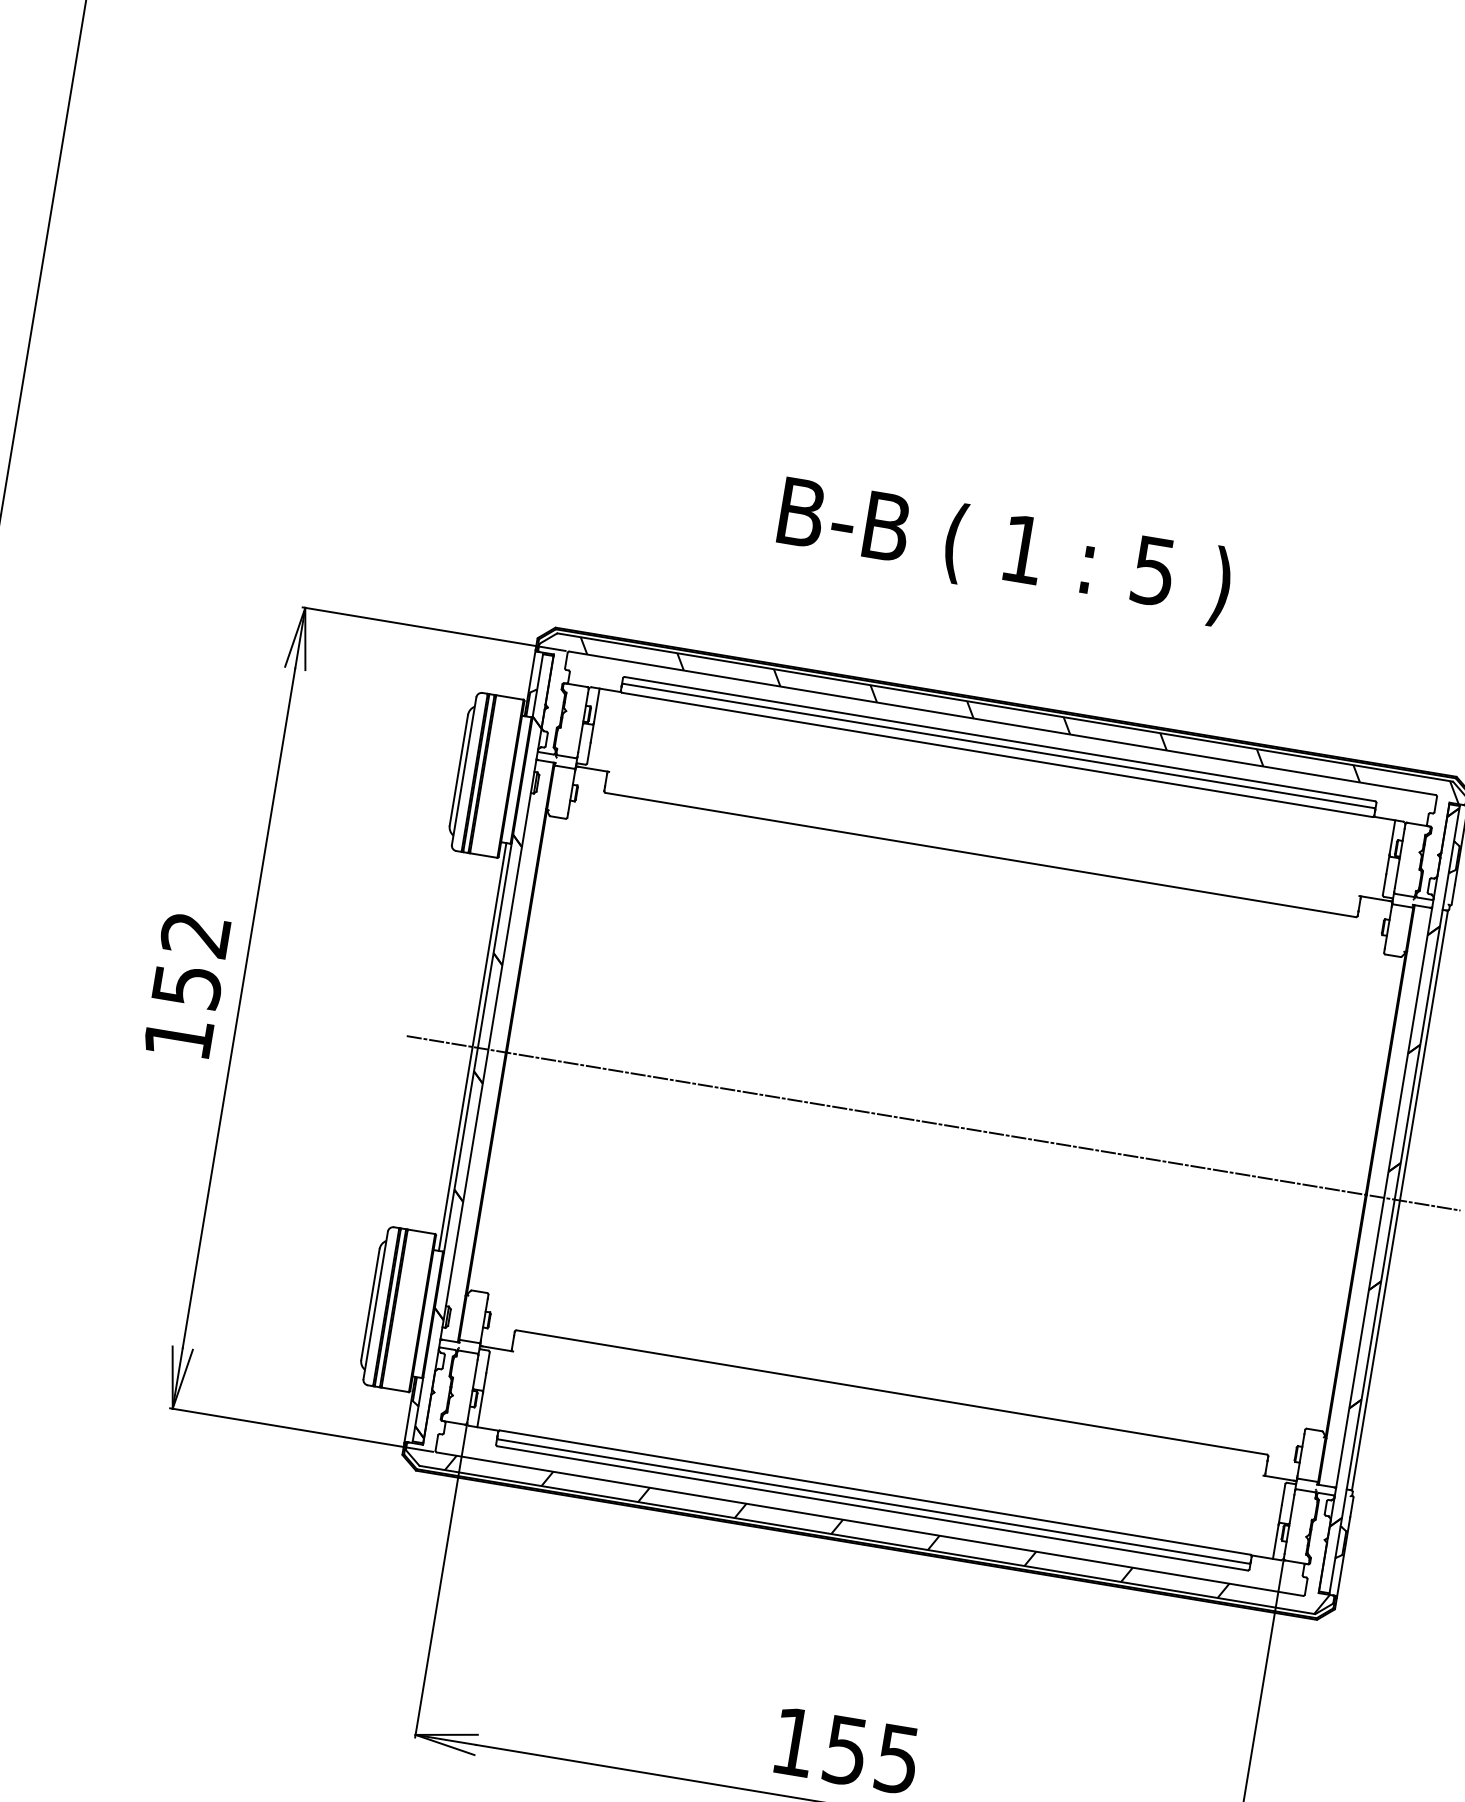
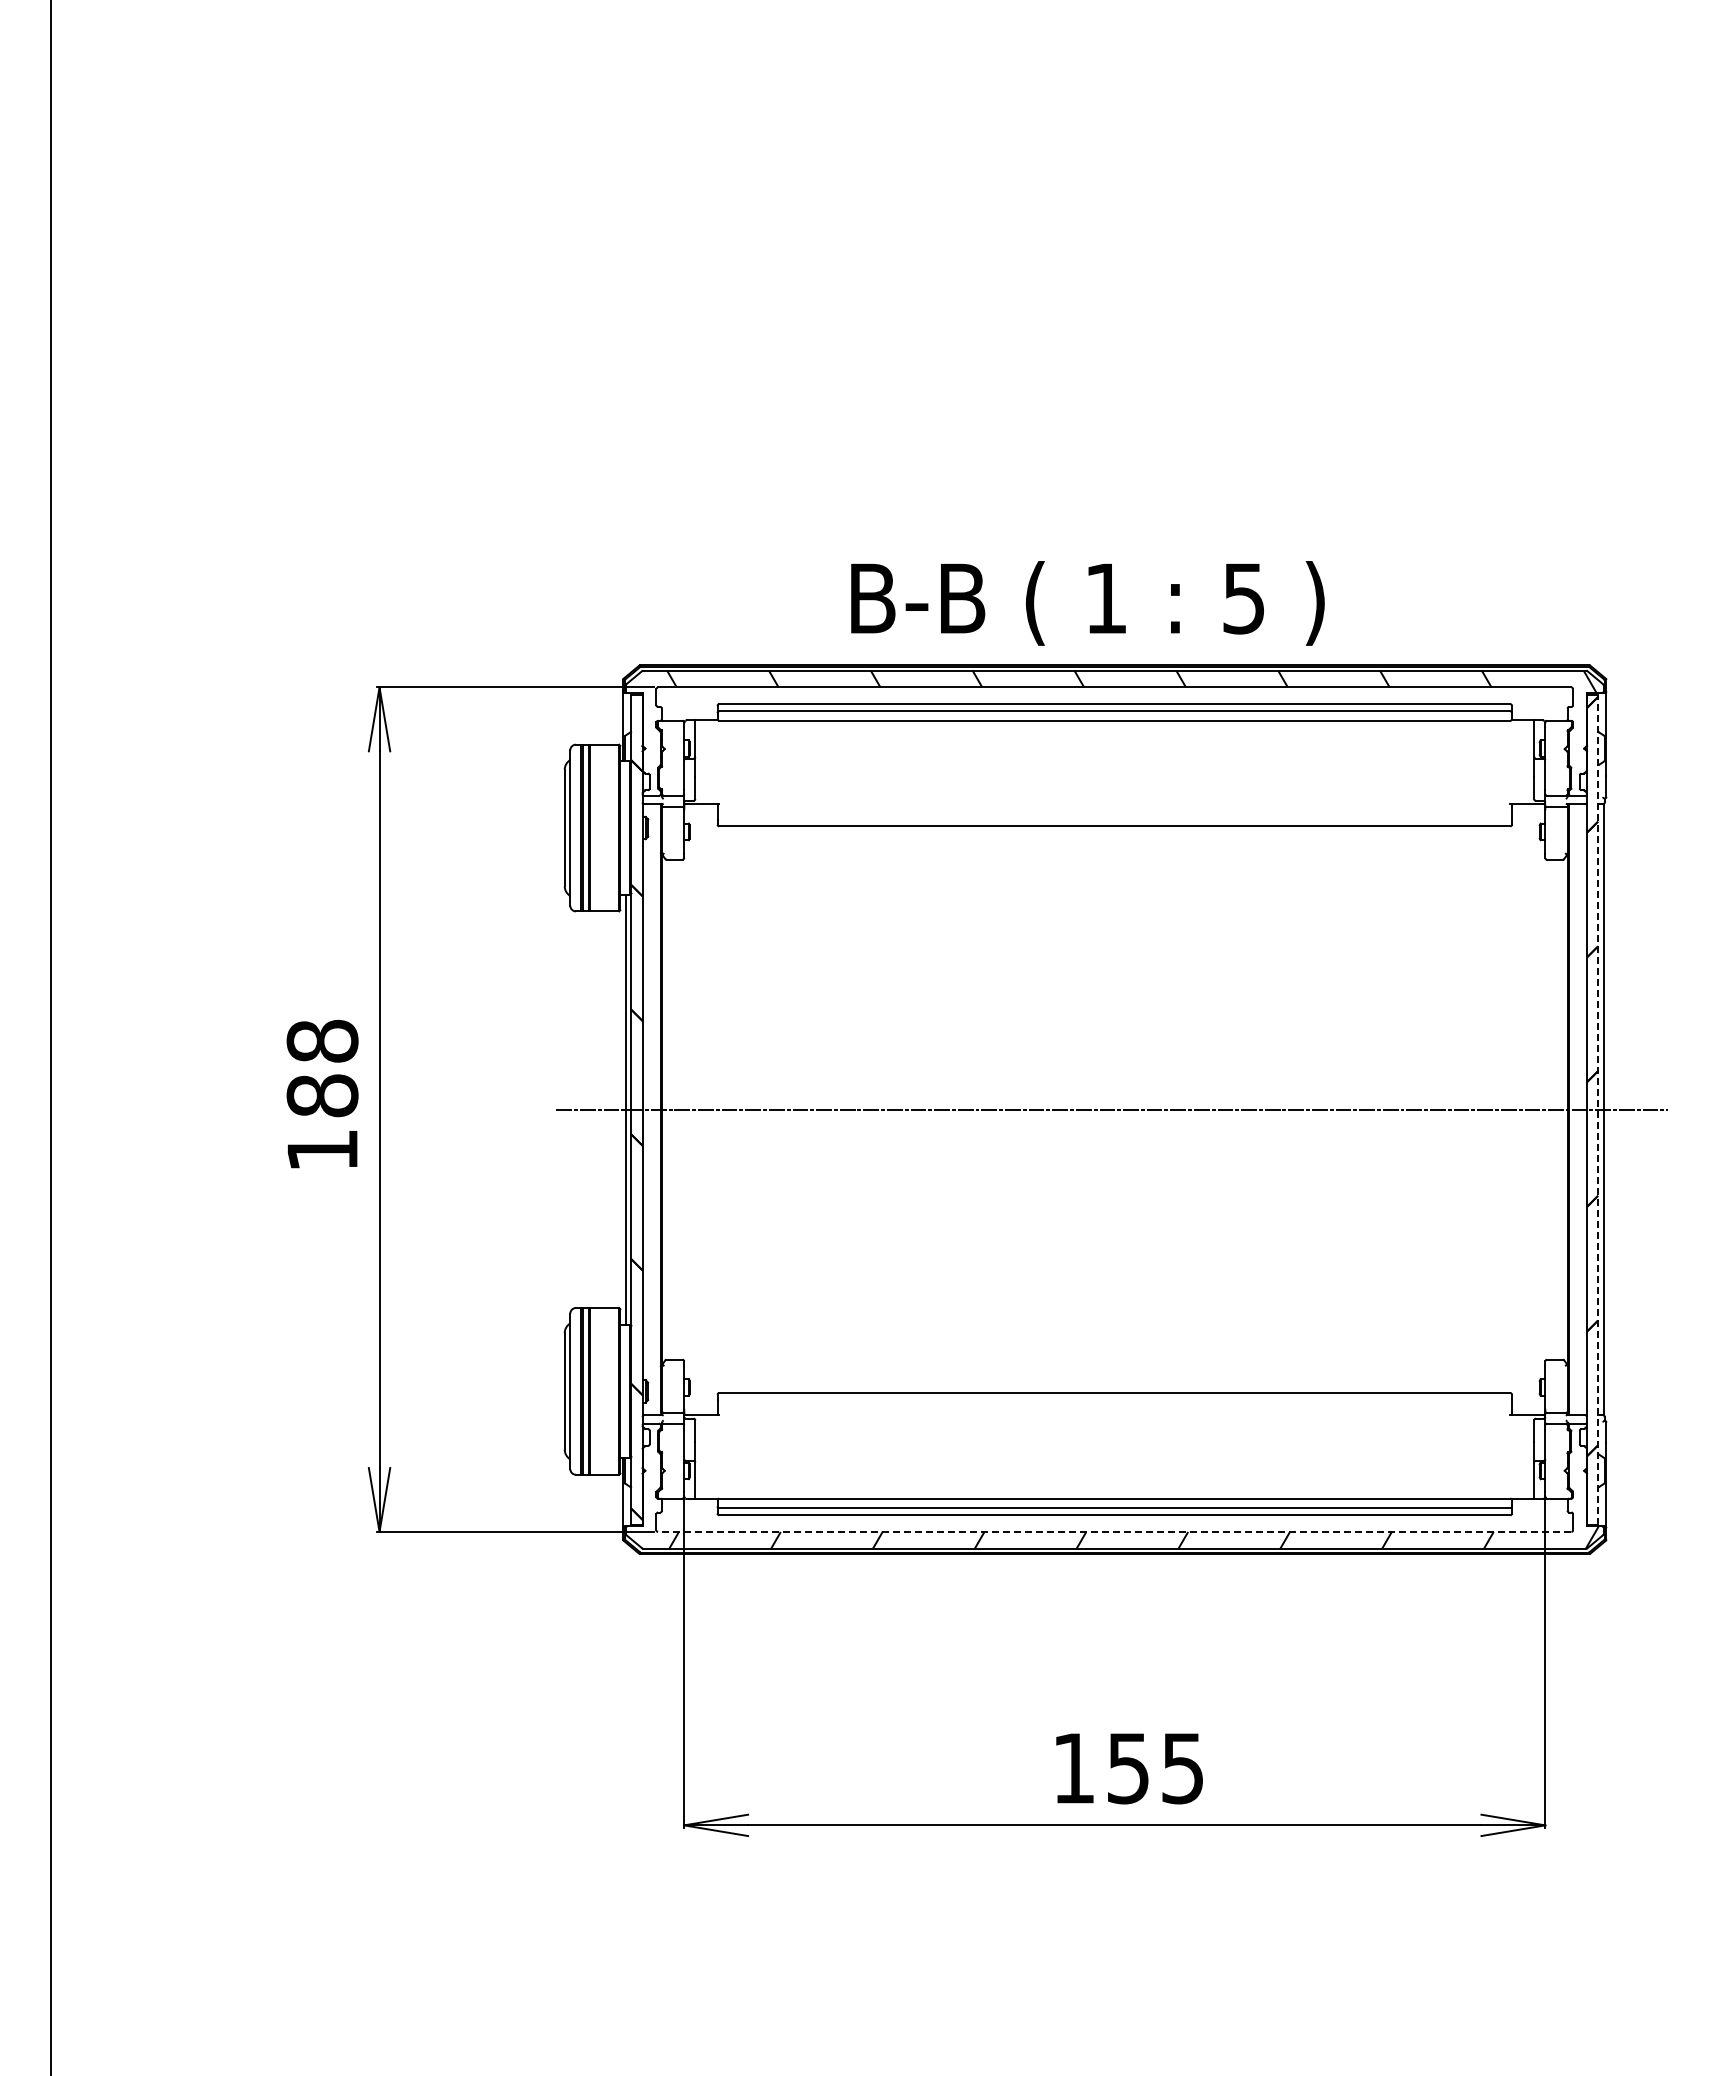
text: (1004, 551) -> (1087, 603), moved
text: (191, 960) -> (322, 1068), 152 -> 188
line: (1395, 1199) -> (1598, 1109), solid -> dashed
line: (869, 1523) -> (1114, 1531), solid -> dashed

